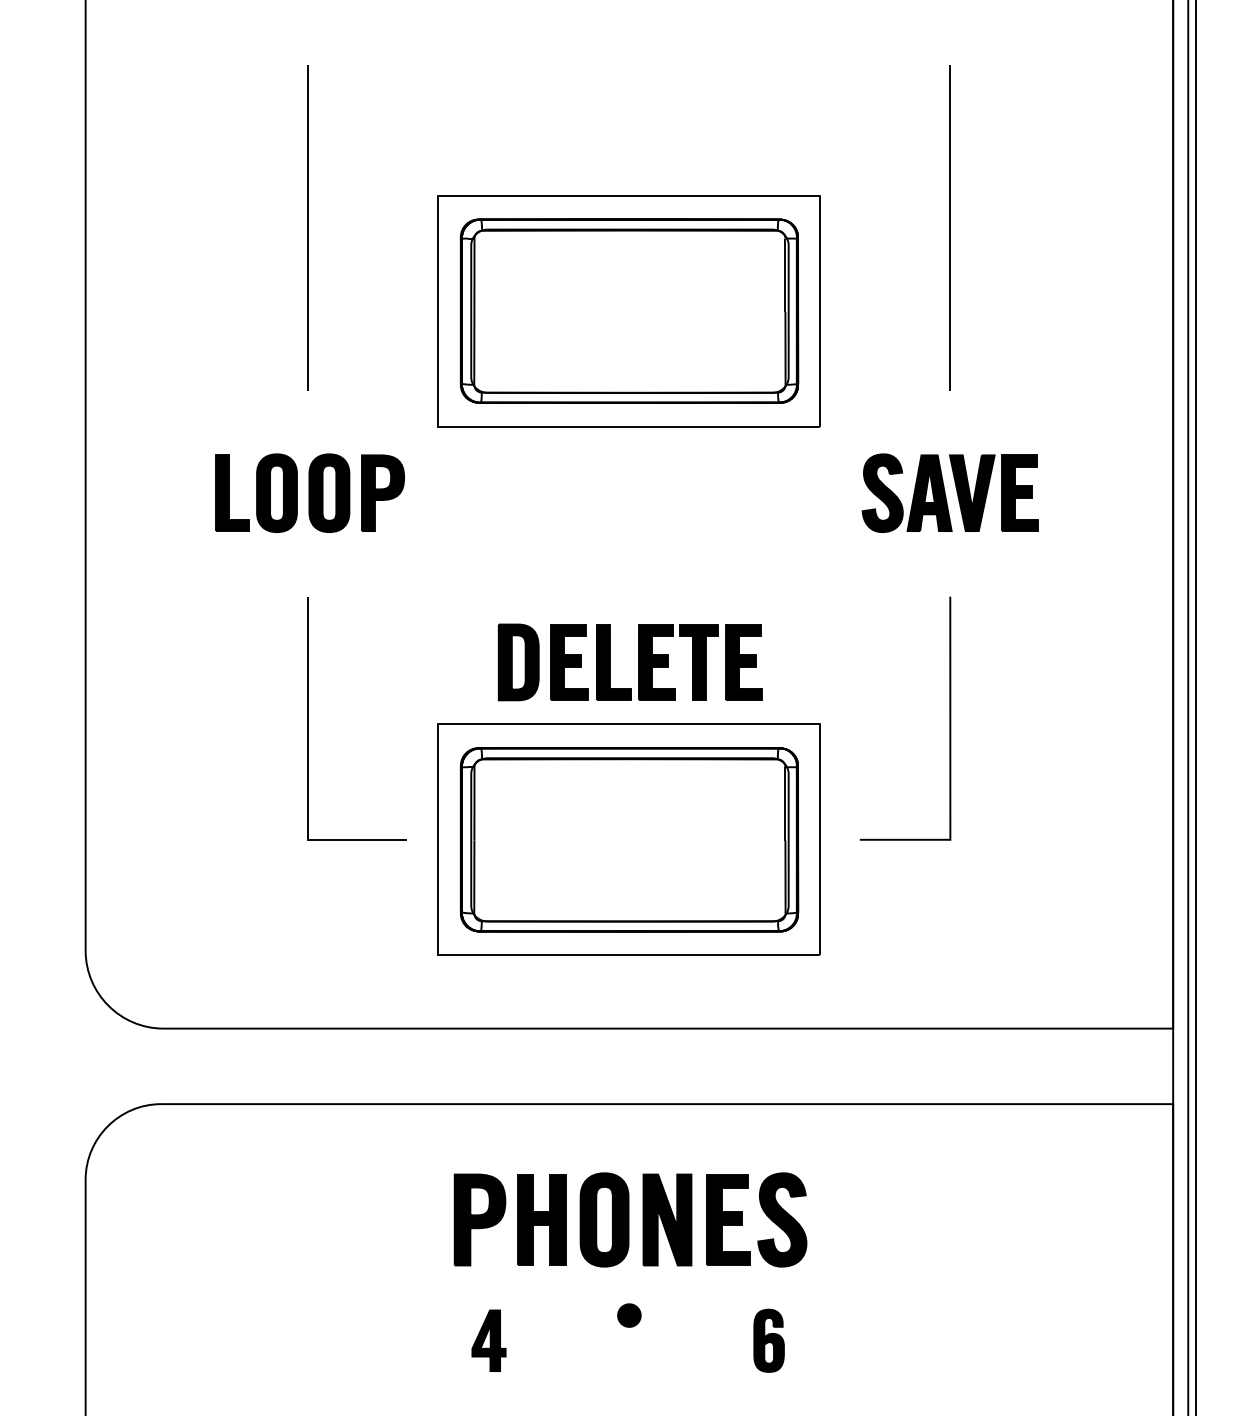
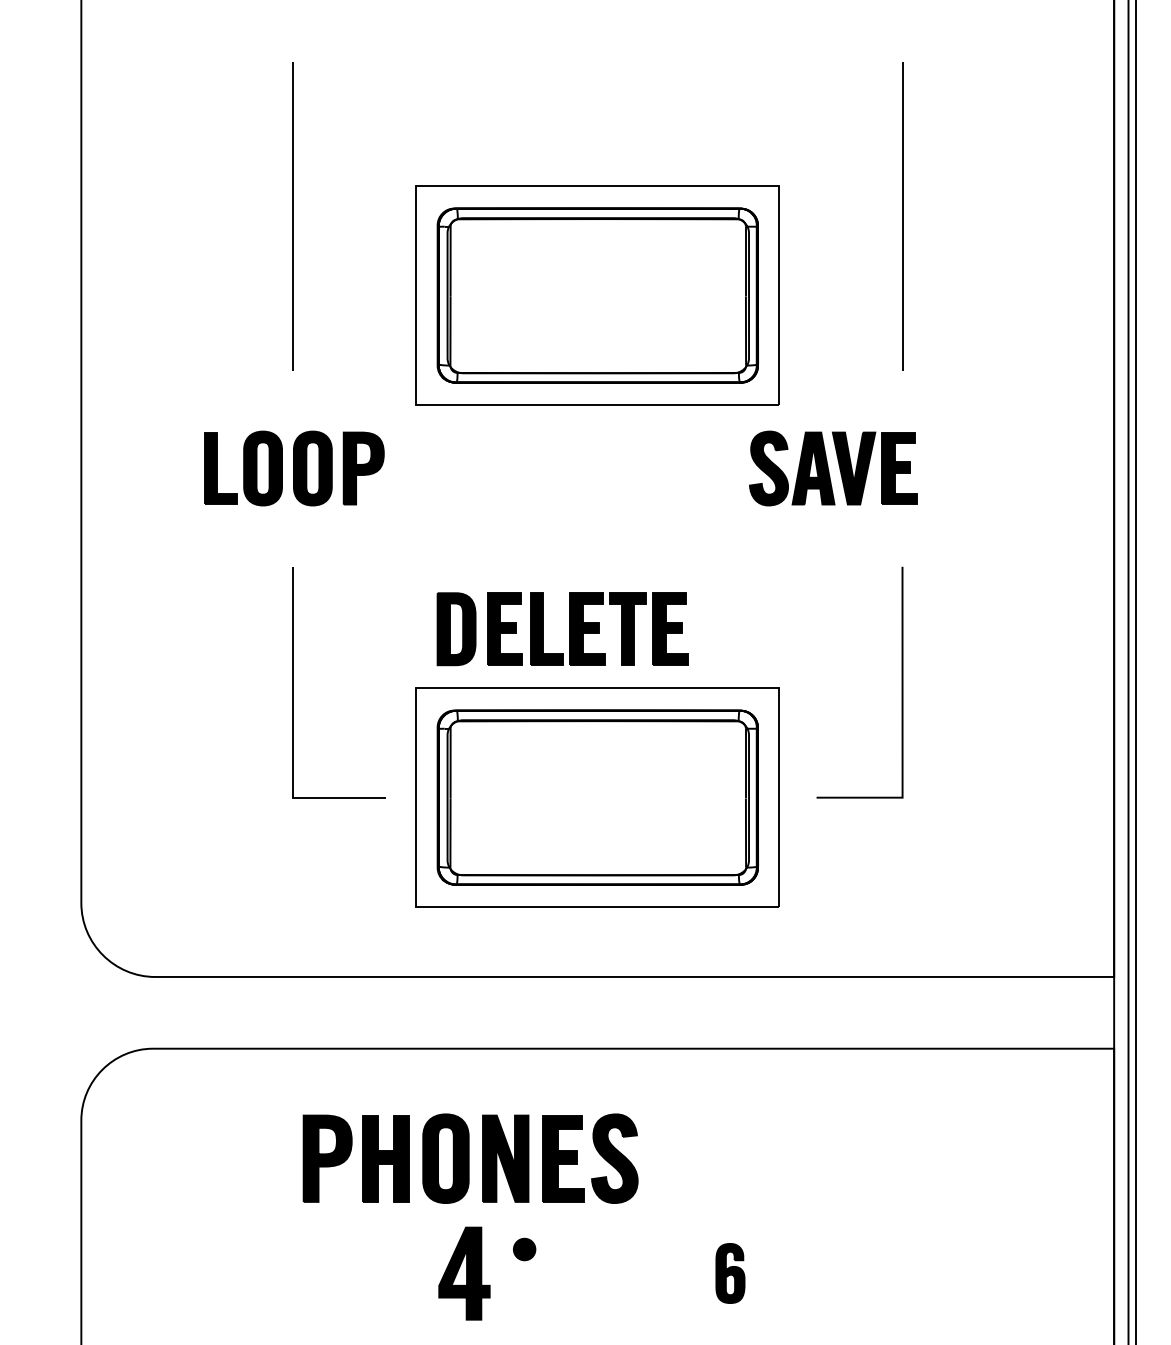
part: (949, 492) -> (832, 467), moved
part: (638, 662) -> (570, 629), moved
part: (630, 1219) -> (470, 1158), moved
part: (629, 1315) -> (524, 1249), moved
part: (488, 1340) -> (463, 1273), size x1.6

